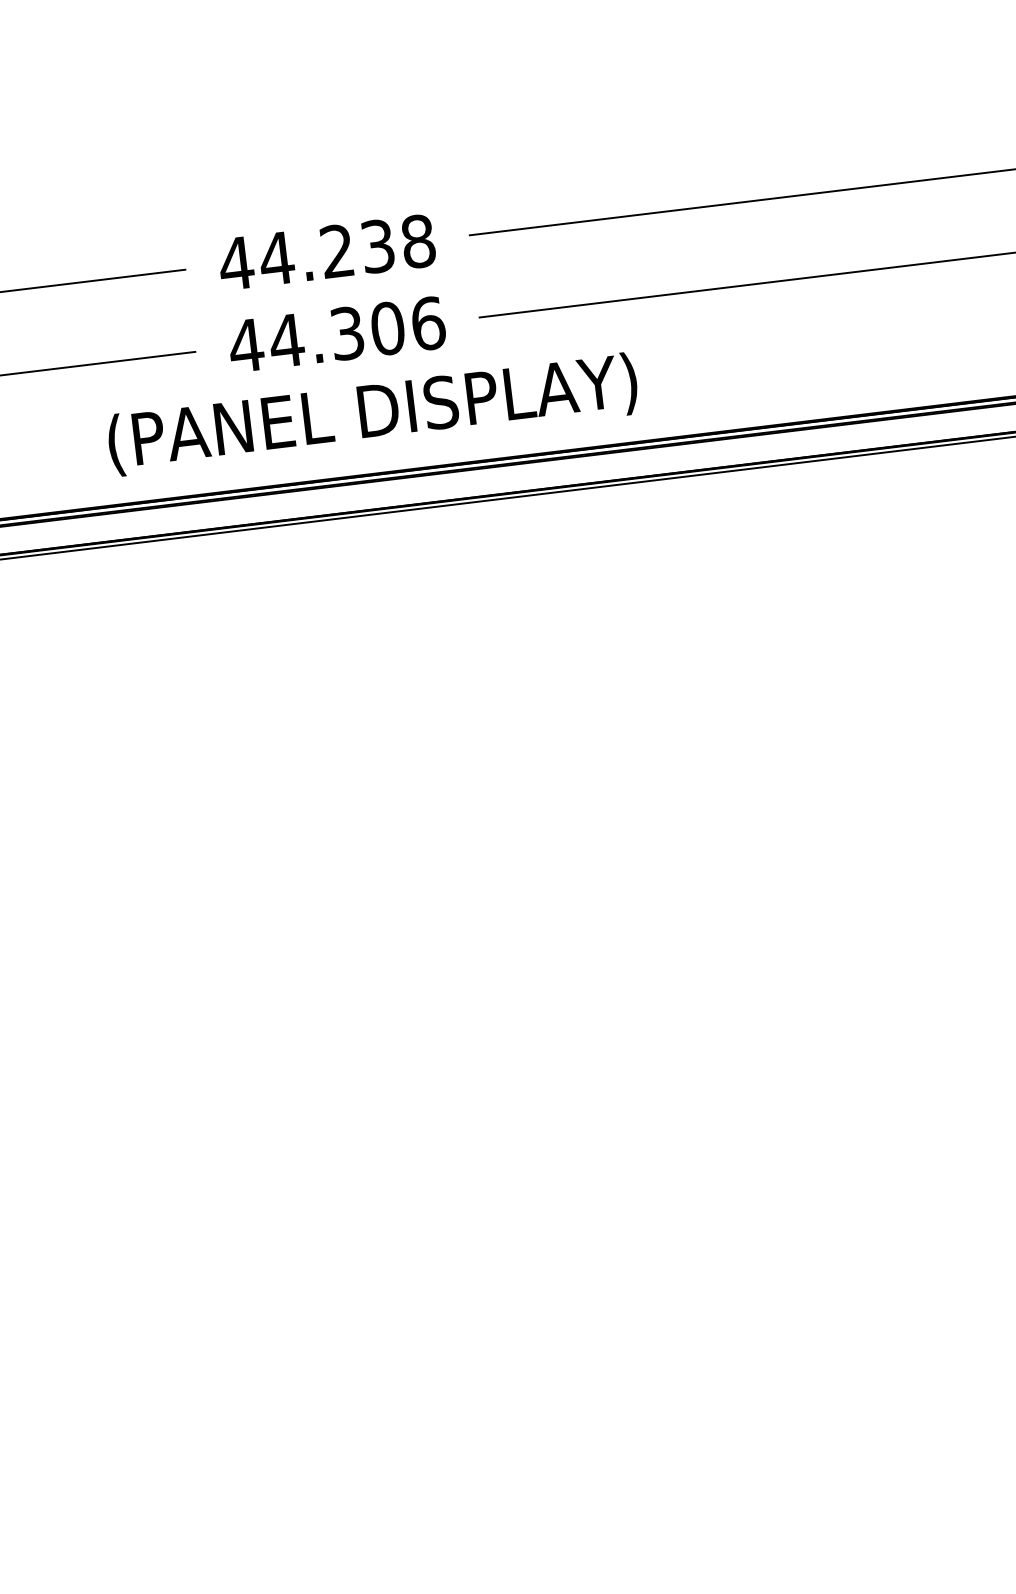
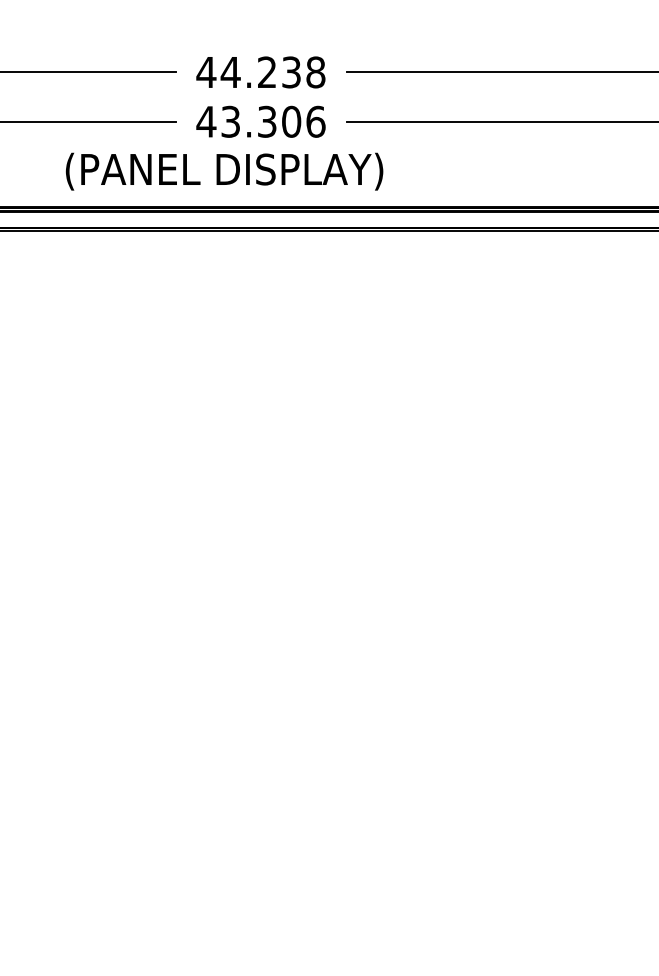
text: (286, 340) -> (230, 121), 44.306 -> 43.306
text: (372, 414) -> (224, 171), moved

